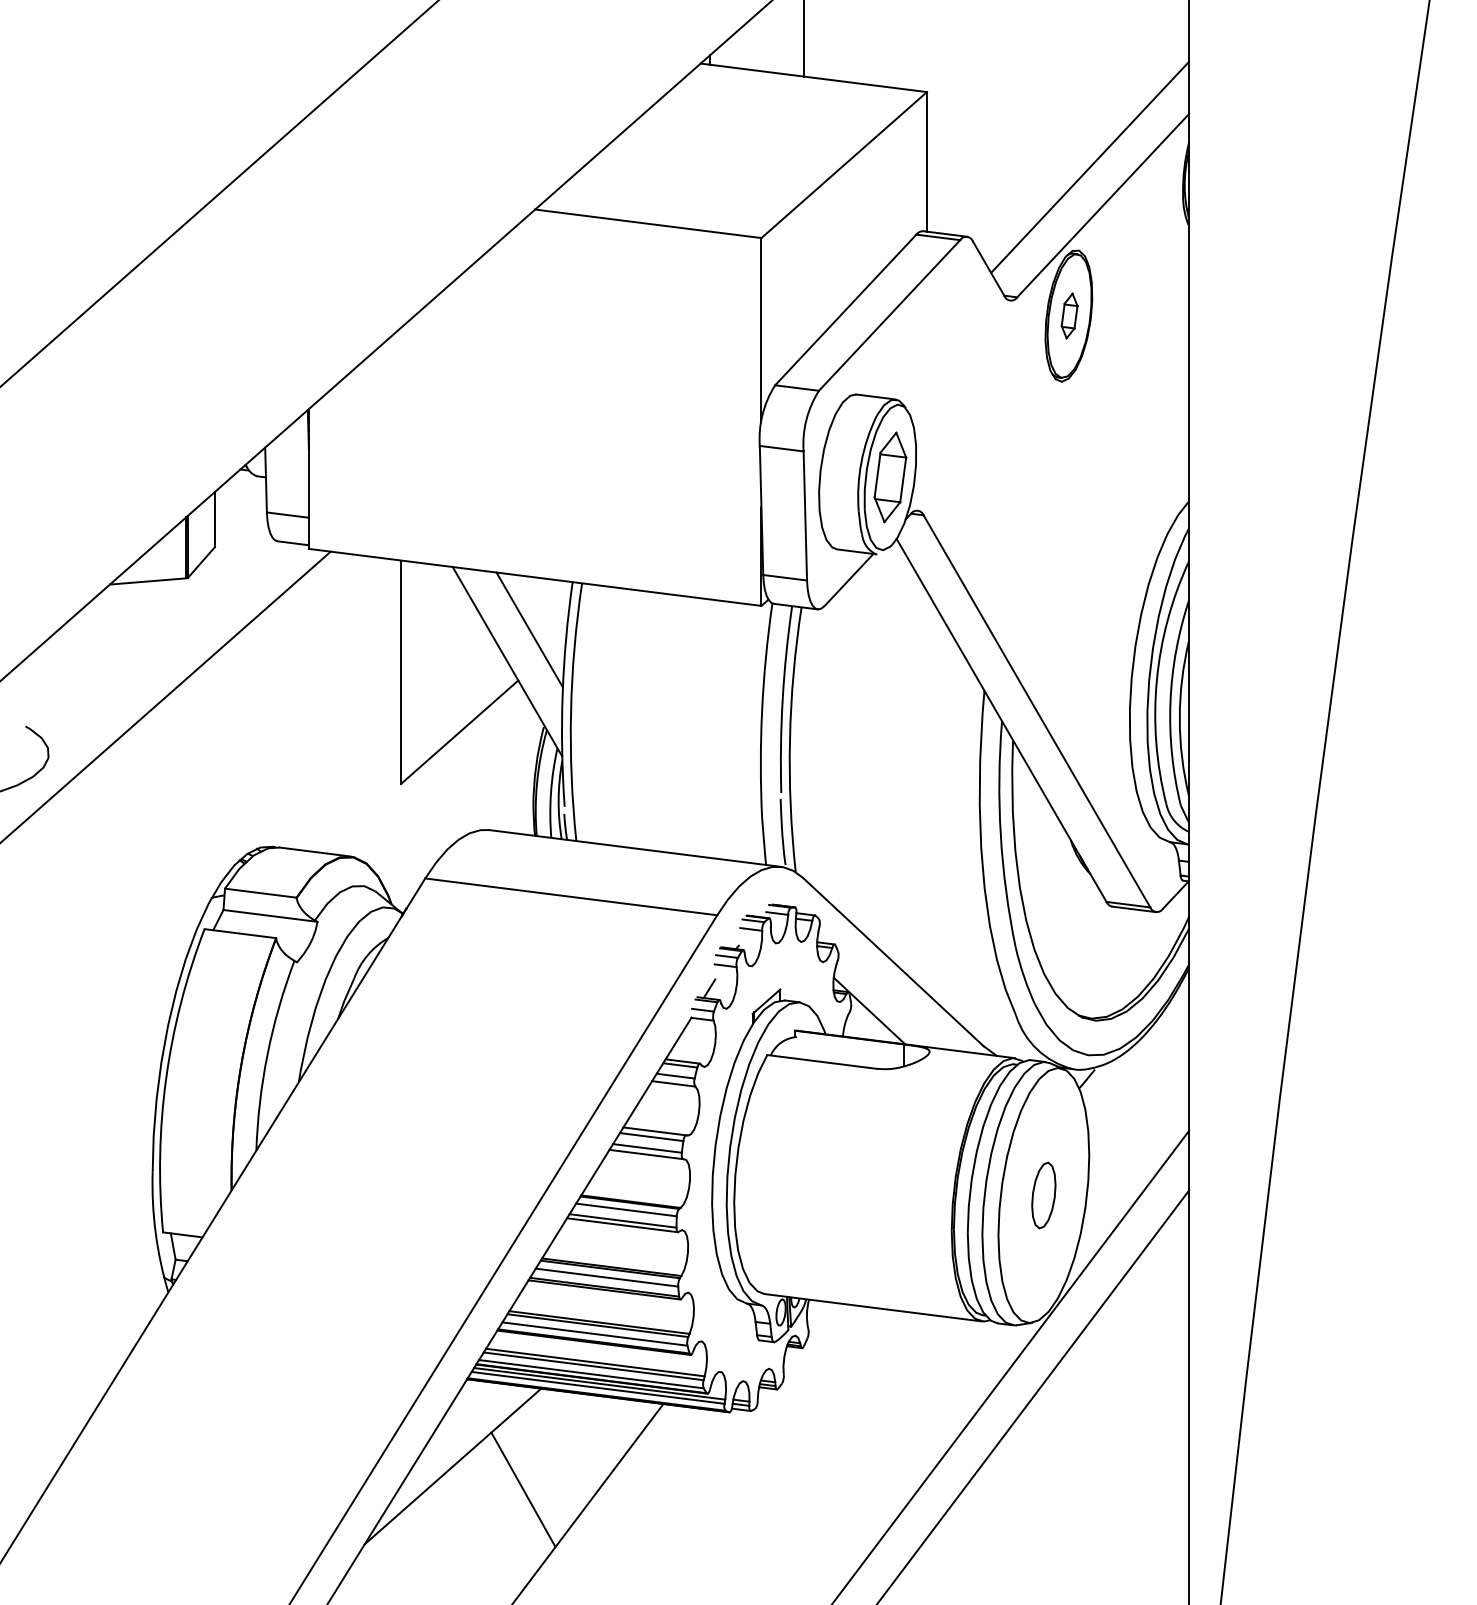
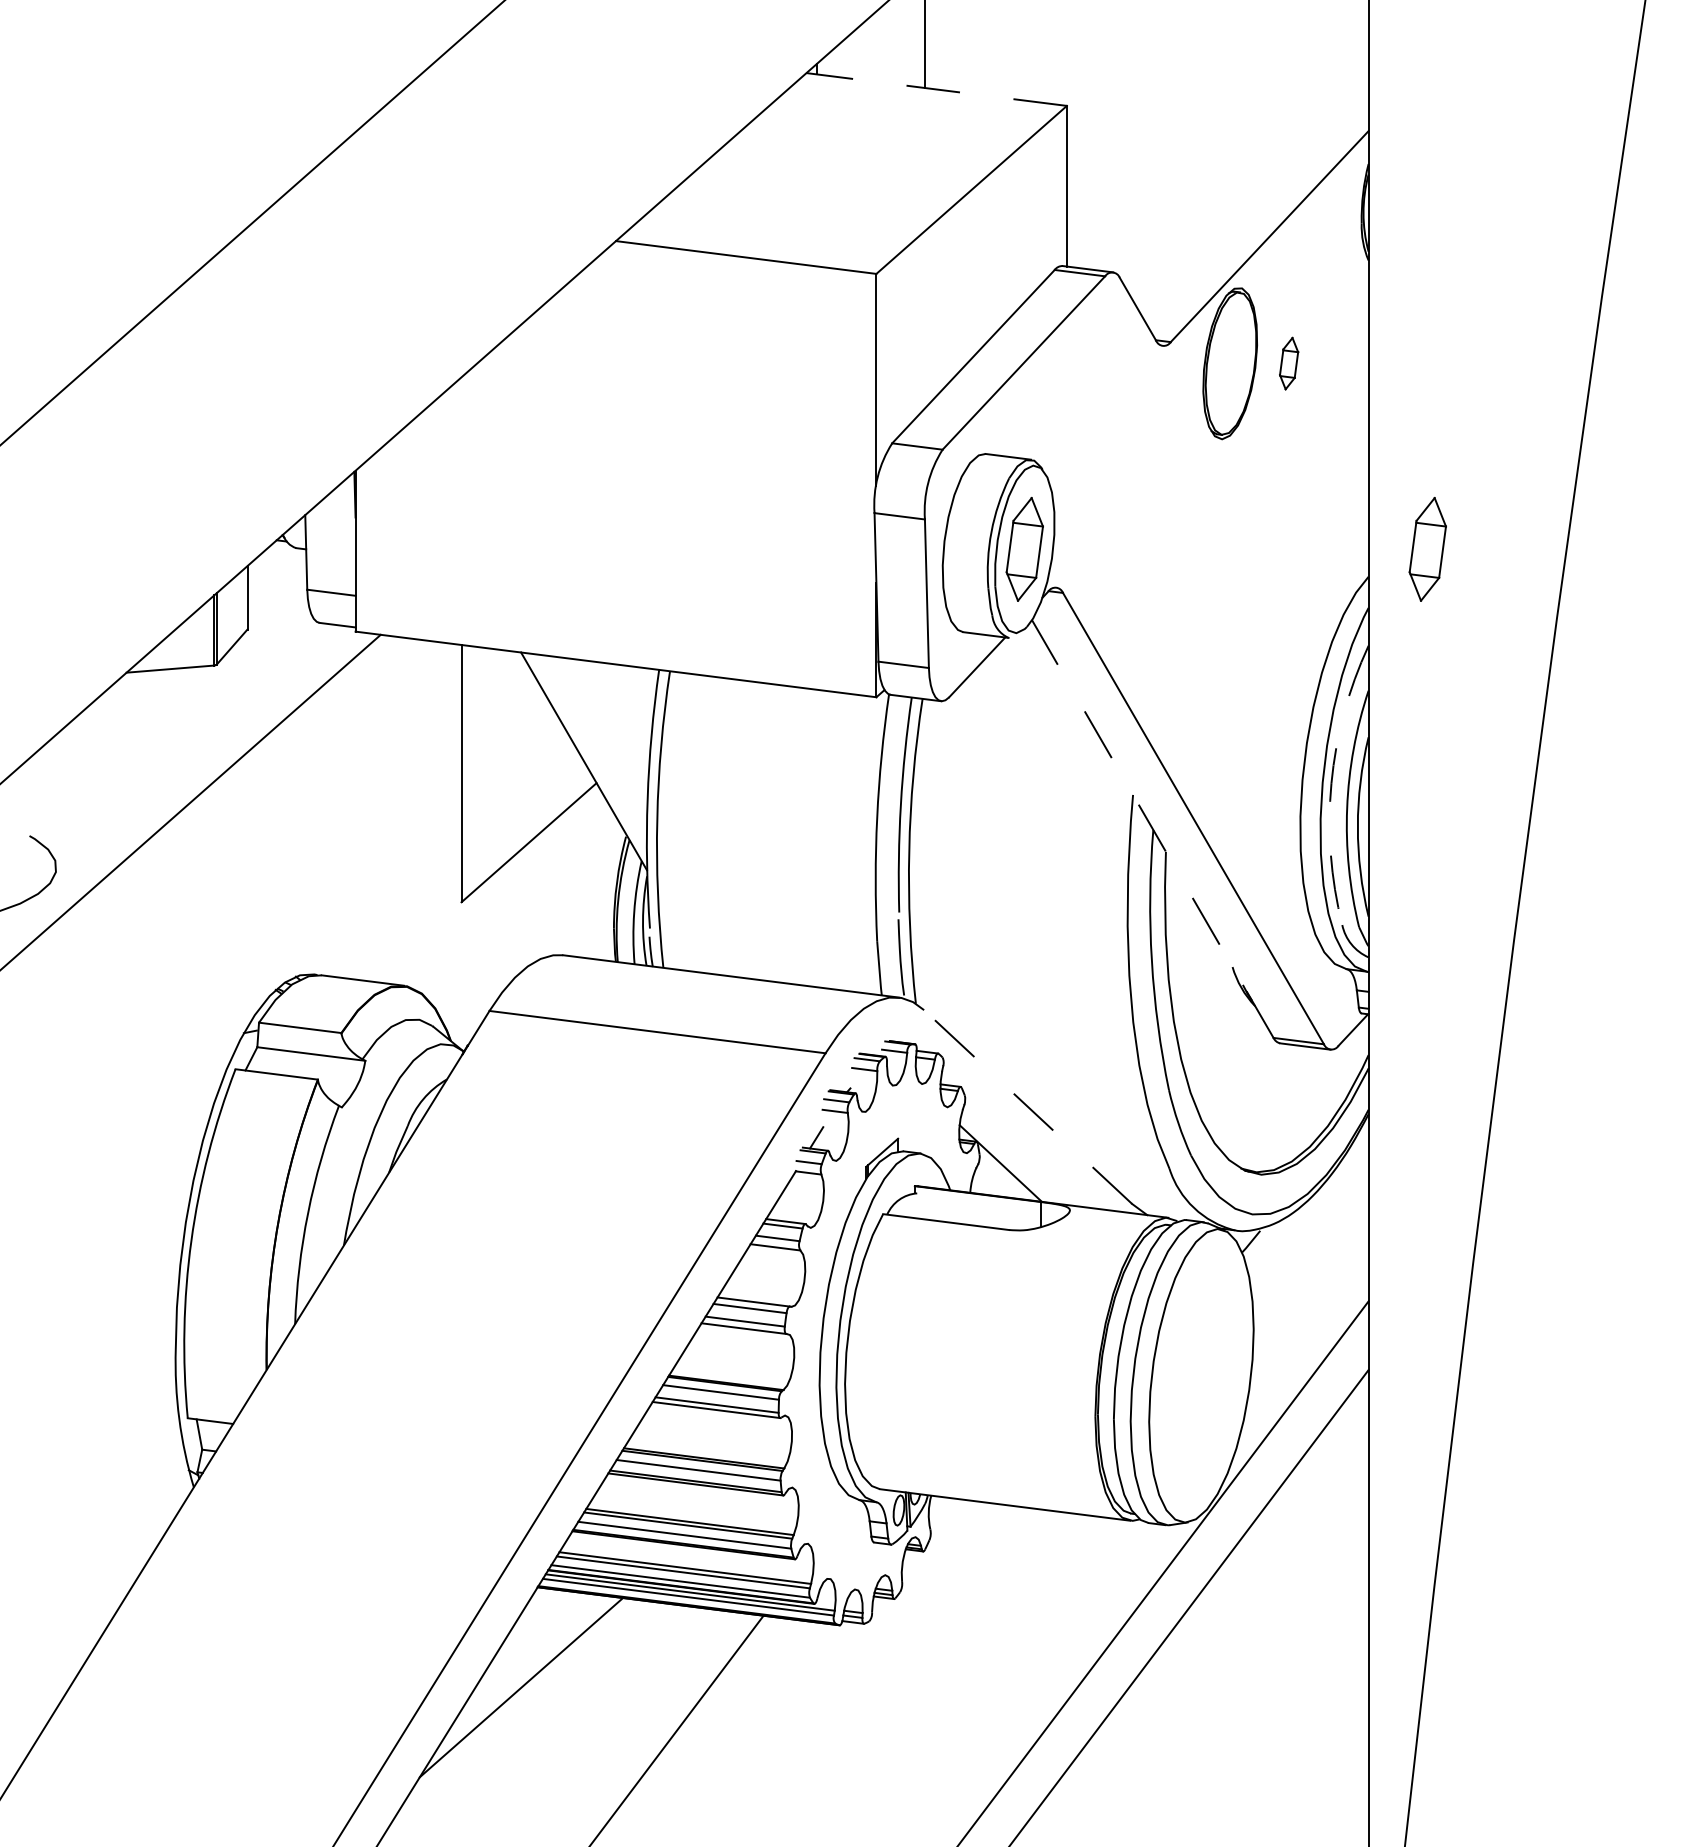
line: (813, 77) -> (936, 89), solid -> dashed
line: (1089, 167) -> (1254, 192), removed
part: (1069, 315) -> (1289, 363), moved
part: (1240, 477) -> (1427, 549), added
line: (529, 629) -> (609, 724), removed
arc: (1156, 680) -> (1331, 783), solid -> dashed
line: (1001, 719) -> (1152, 828), solid -> dashed
line: (892, 961) -> (1027, 1106), solid -> dashed
part: (1043, 1195) -> (1201, 1375), removed
line: (523, 1489) -> (602, 1714), removed

